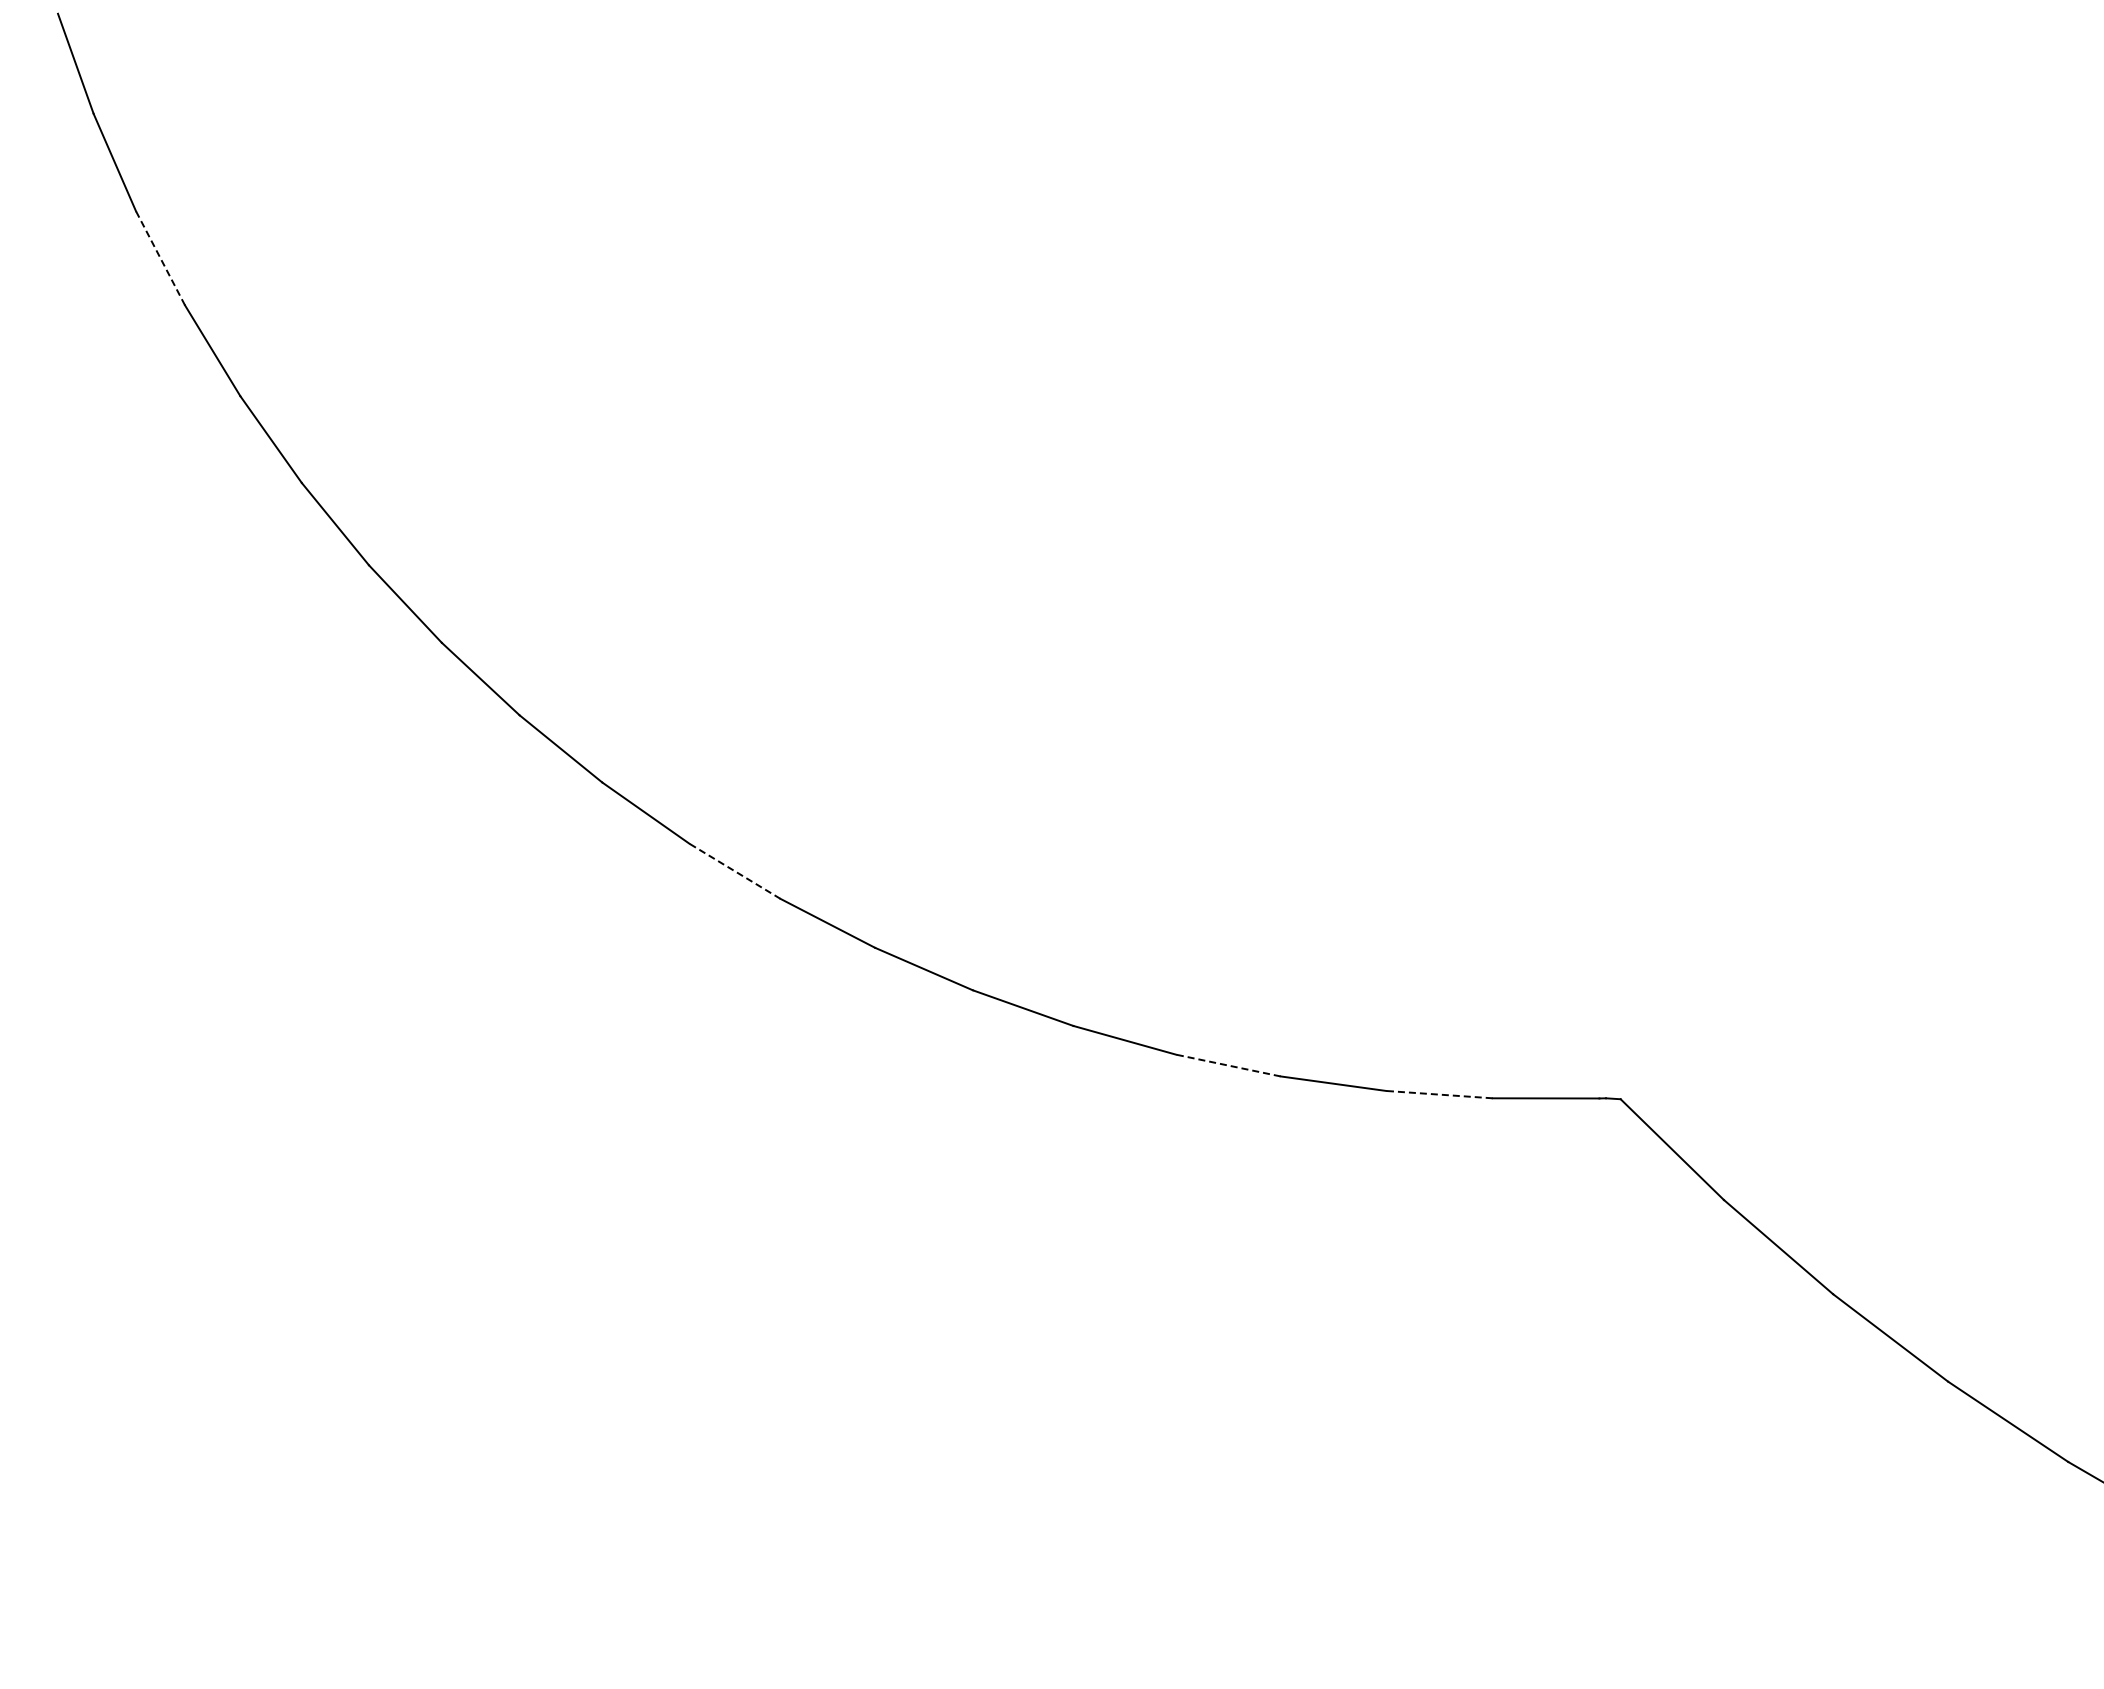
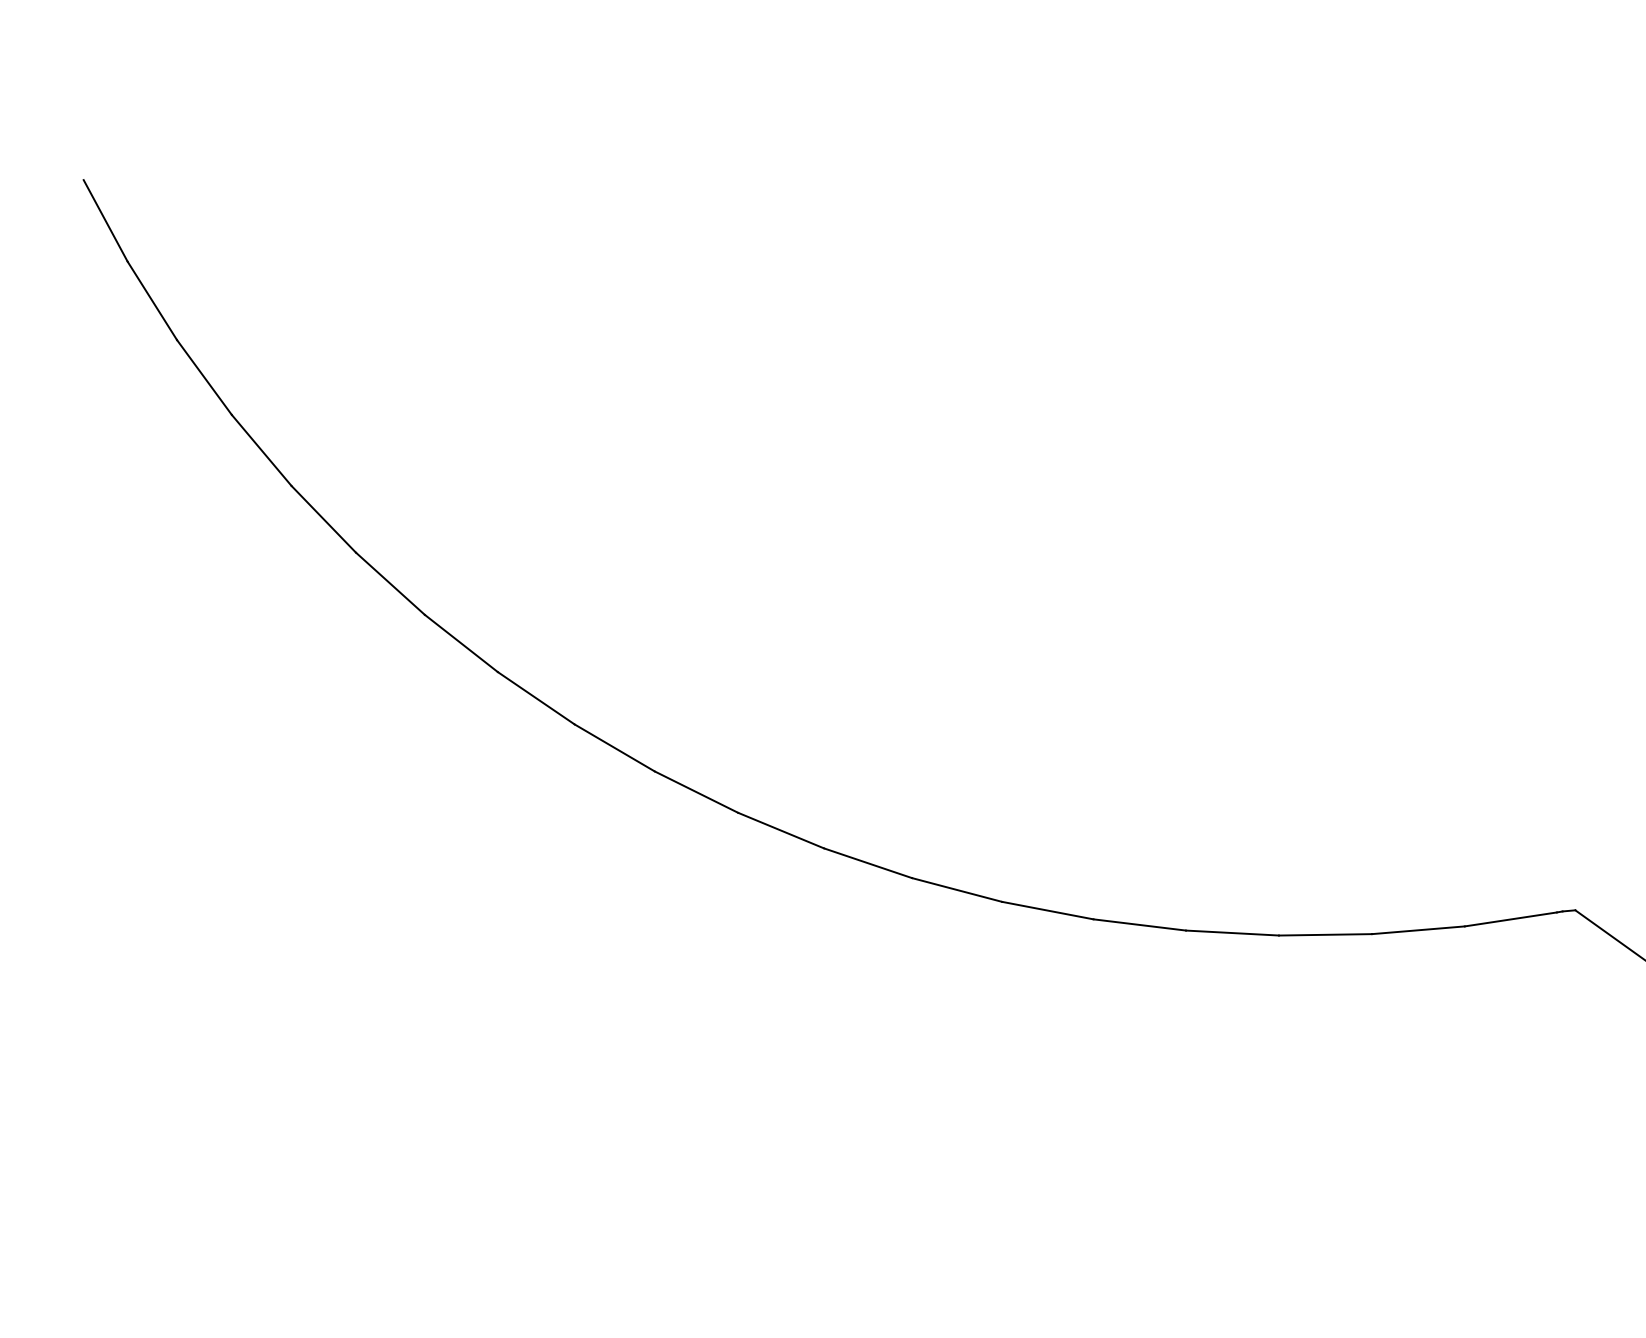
line: (160, 257) -> (204, 376), dashed -> solid
line: (734, 871) -> (780, 830), dashed -> solid
line: (1227, 1065) -> (1231, 933), dashed -> solid
line: (1439, 1094) -> (1418, 930), dashed -> solid

